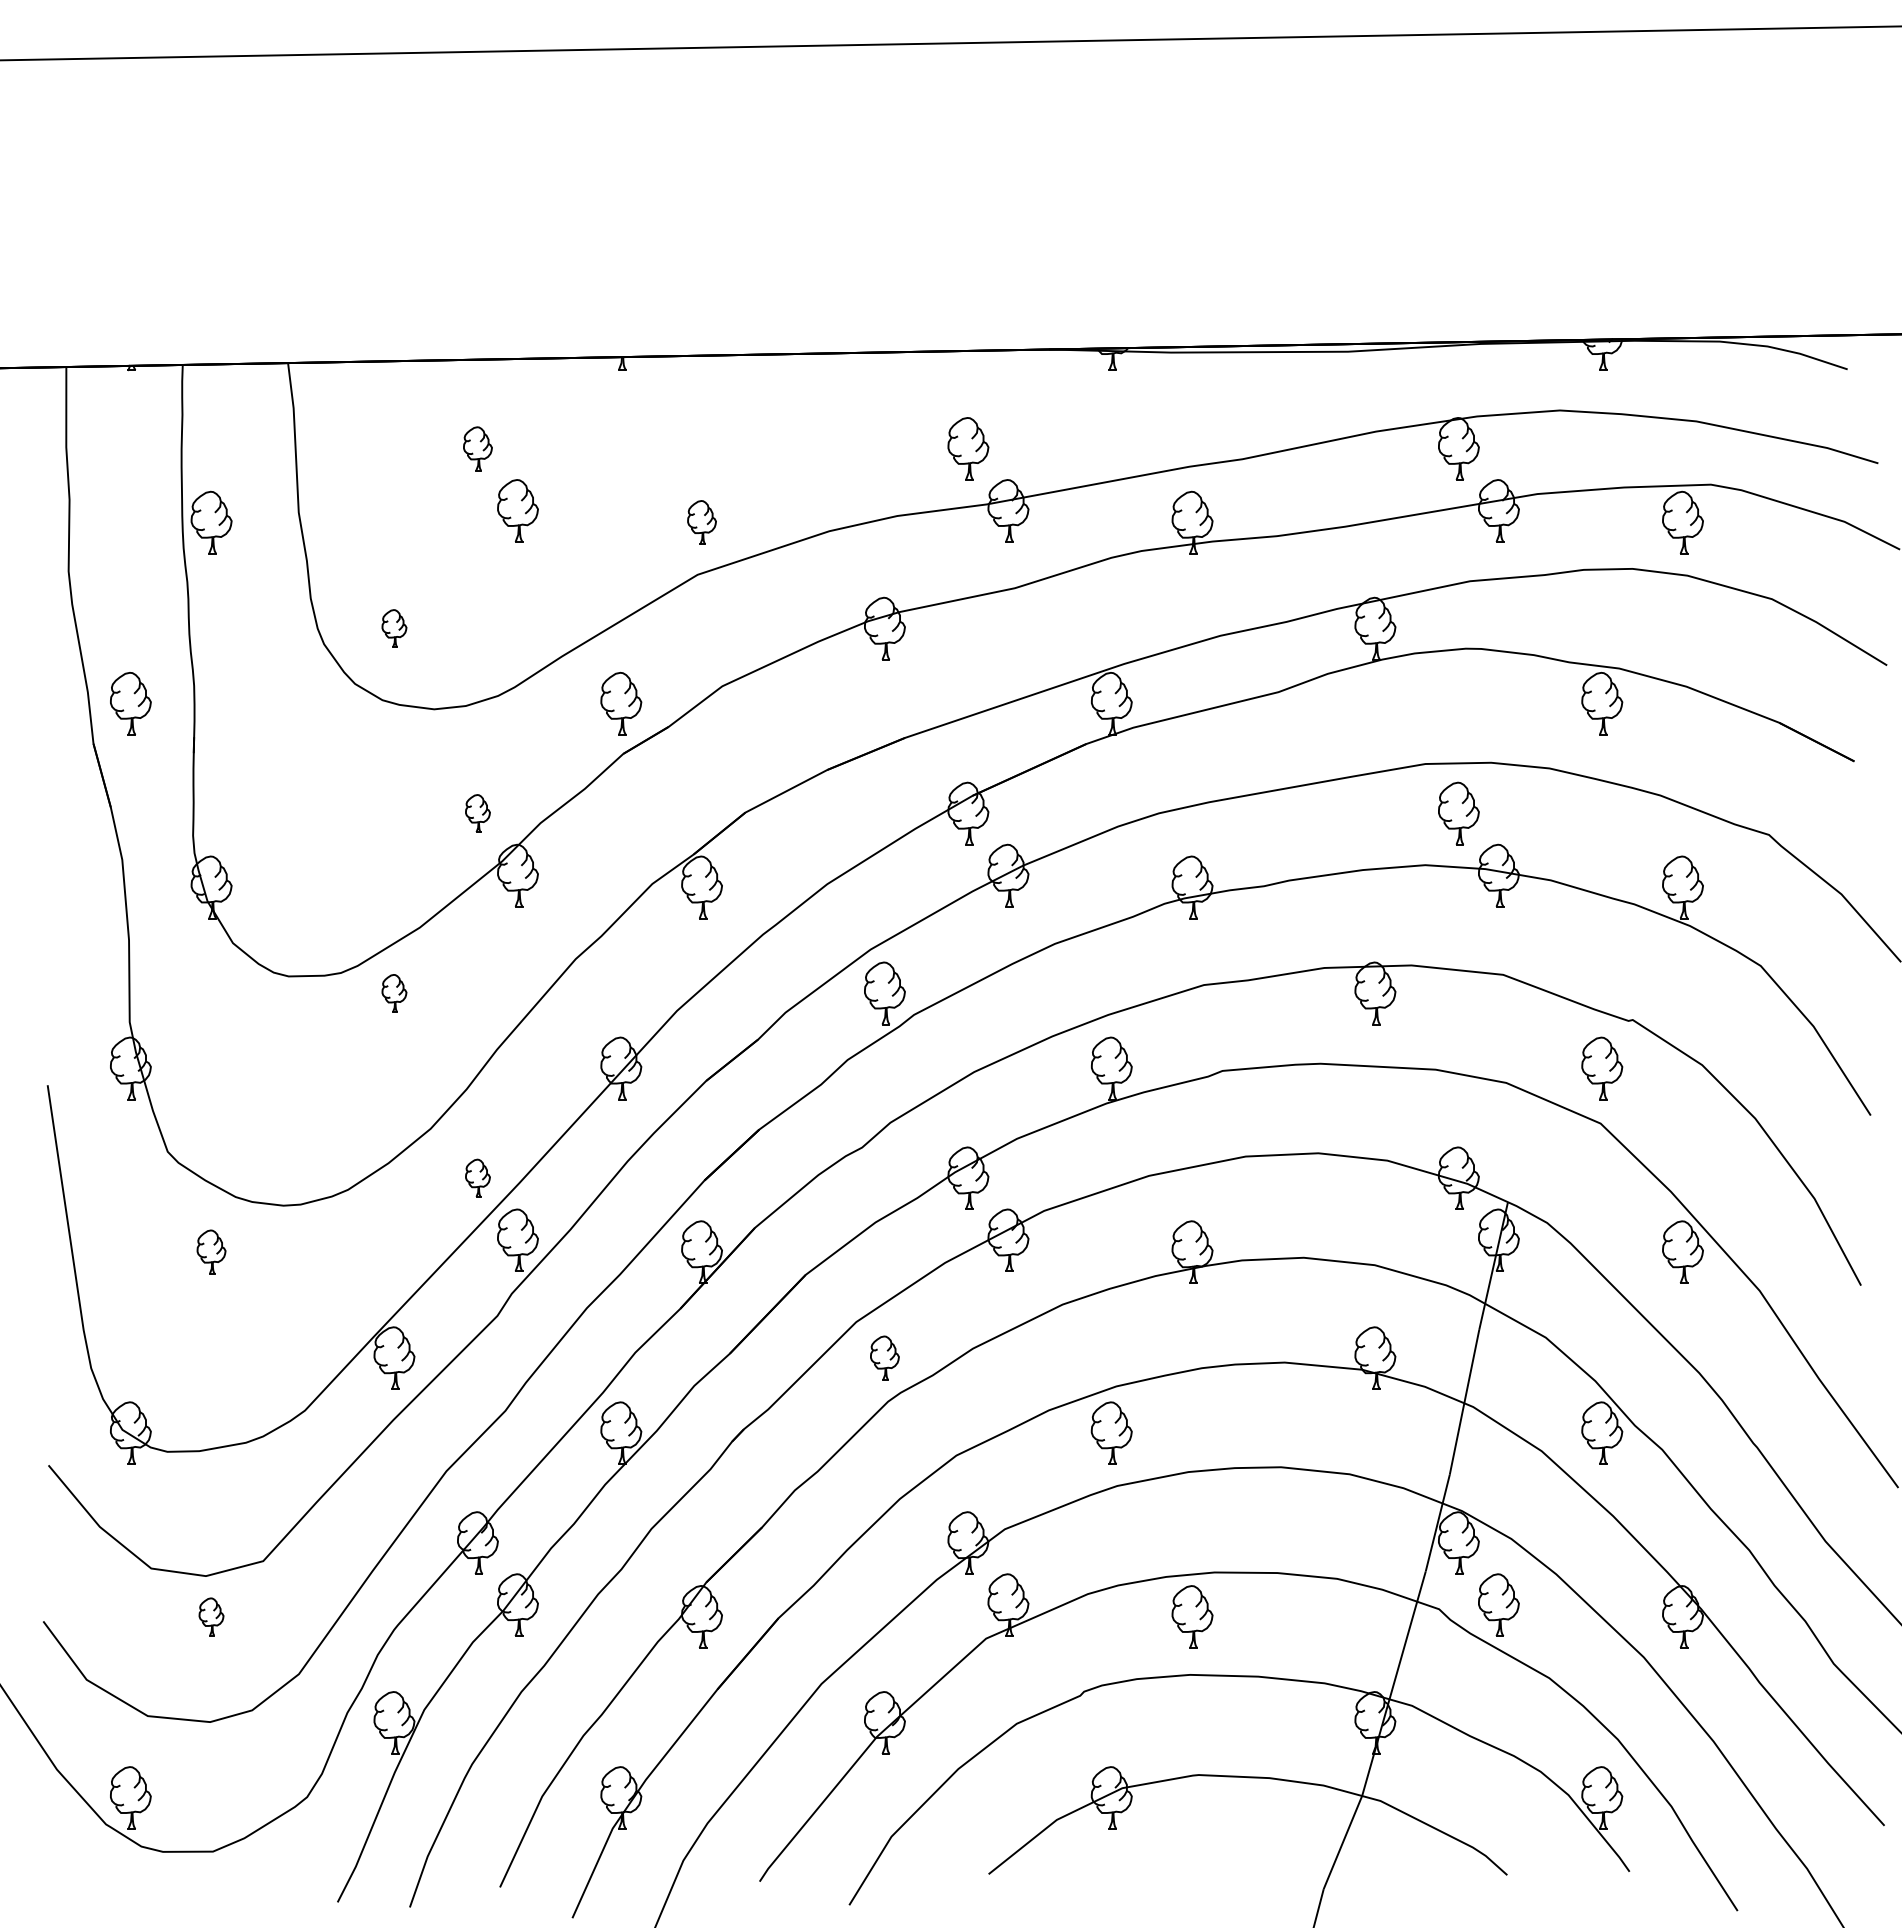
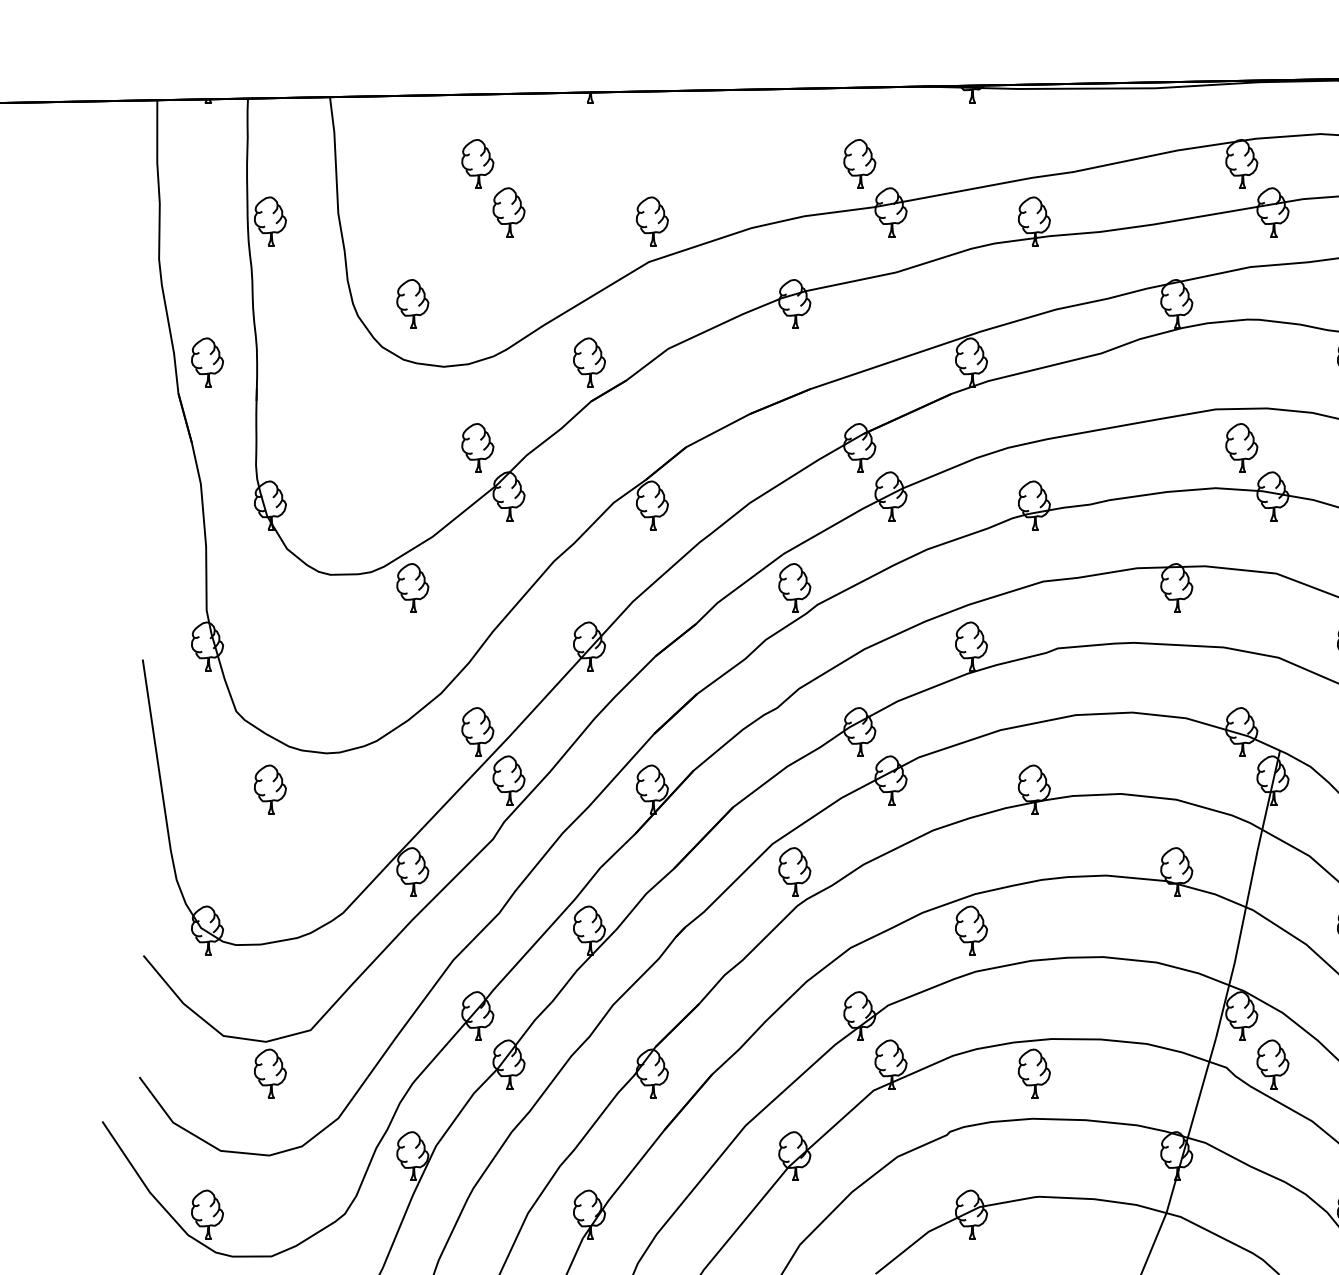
part: (477, 448) -> (477, 163), size x1.43
part: (701, 522) -> (651, 221), size x1.43
part: (394, 628) -> (412, 303), size x1.67
part: (477, 813) -> (477, 447), size x1.67
part: (394, 993) -> (412, 588), size x1.67
part: (477, 1177) -> (477, 731), size x1.67
part: (211, 1251) -> (270, 789), size x1.43
part: (884, 1357) -> (794, 871), size x1.43
part: (211, 1616) -> (270, 1073), size x1.67

